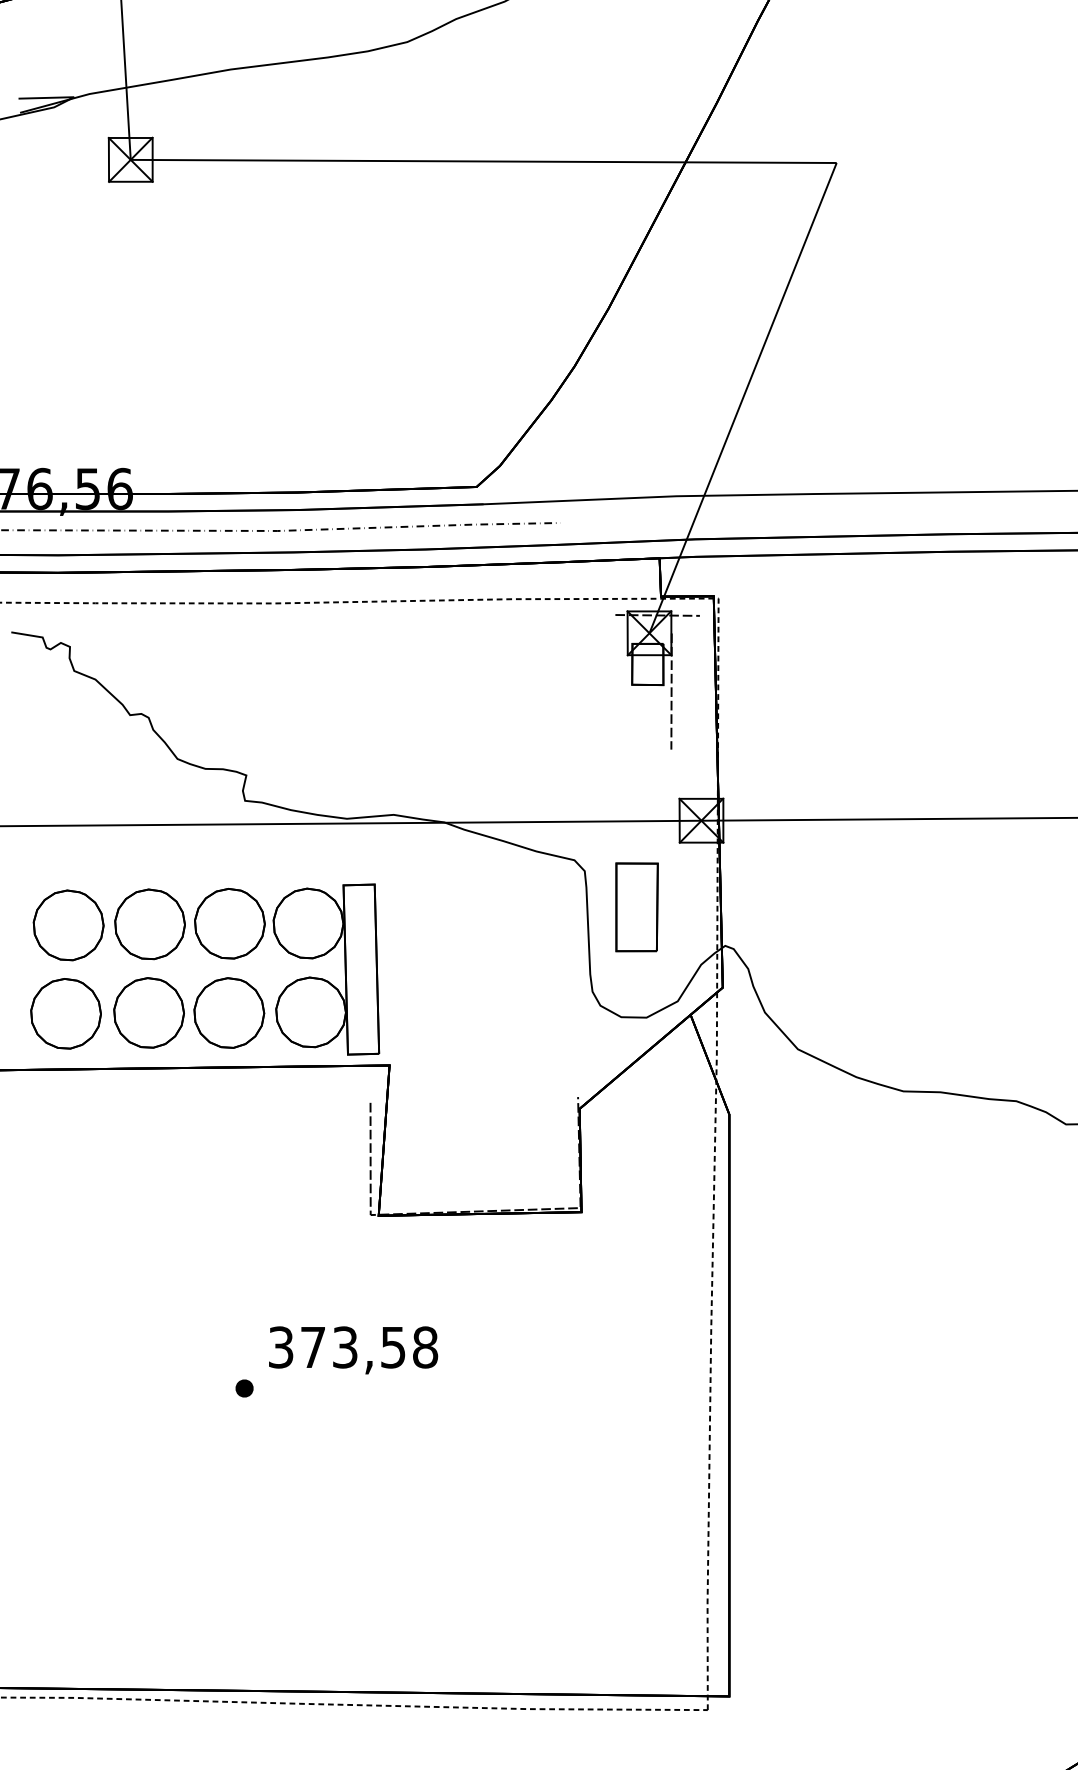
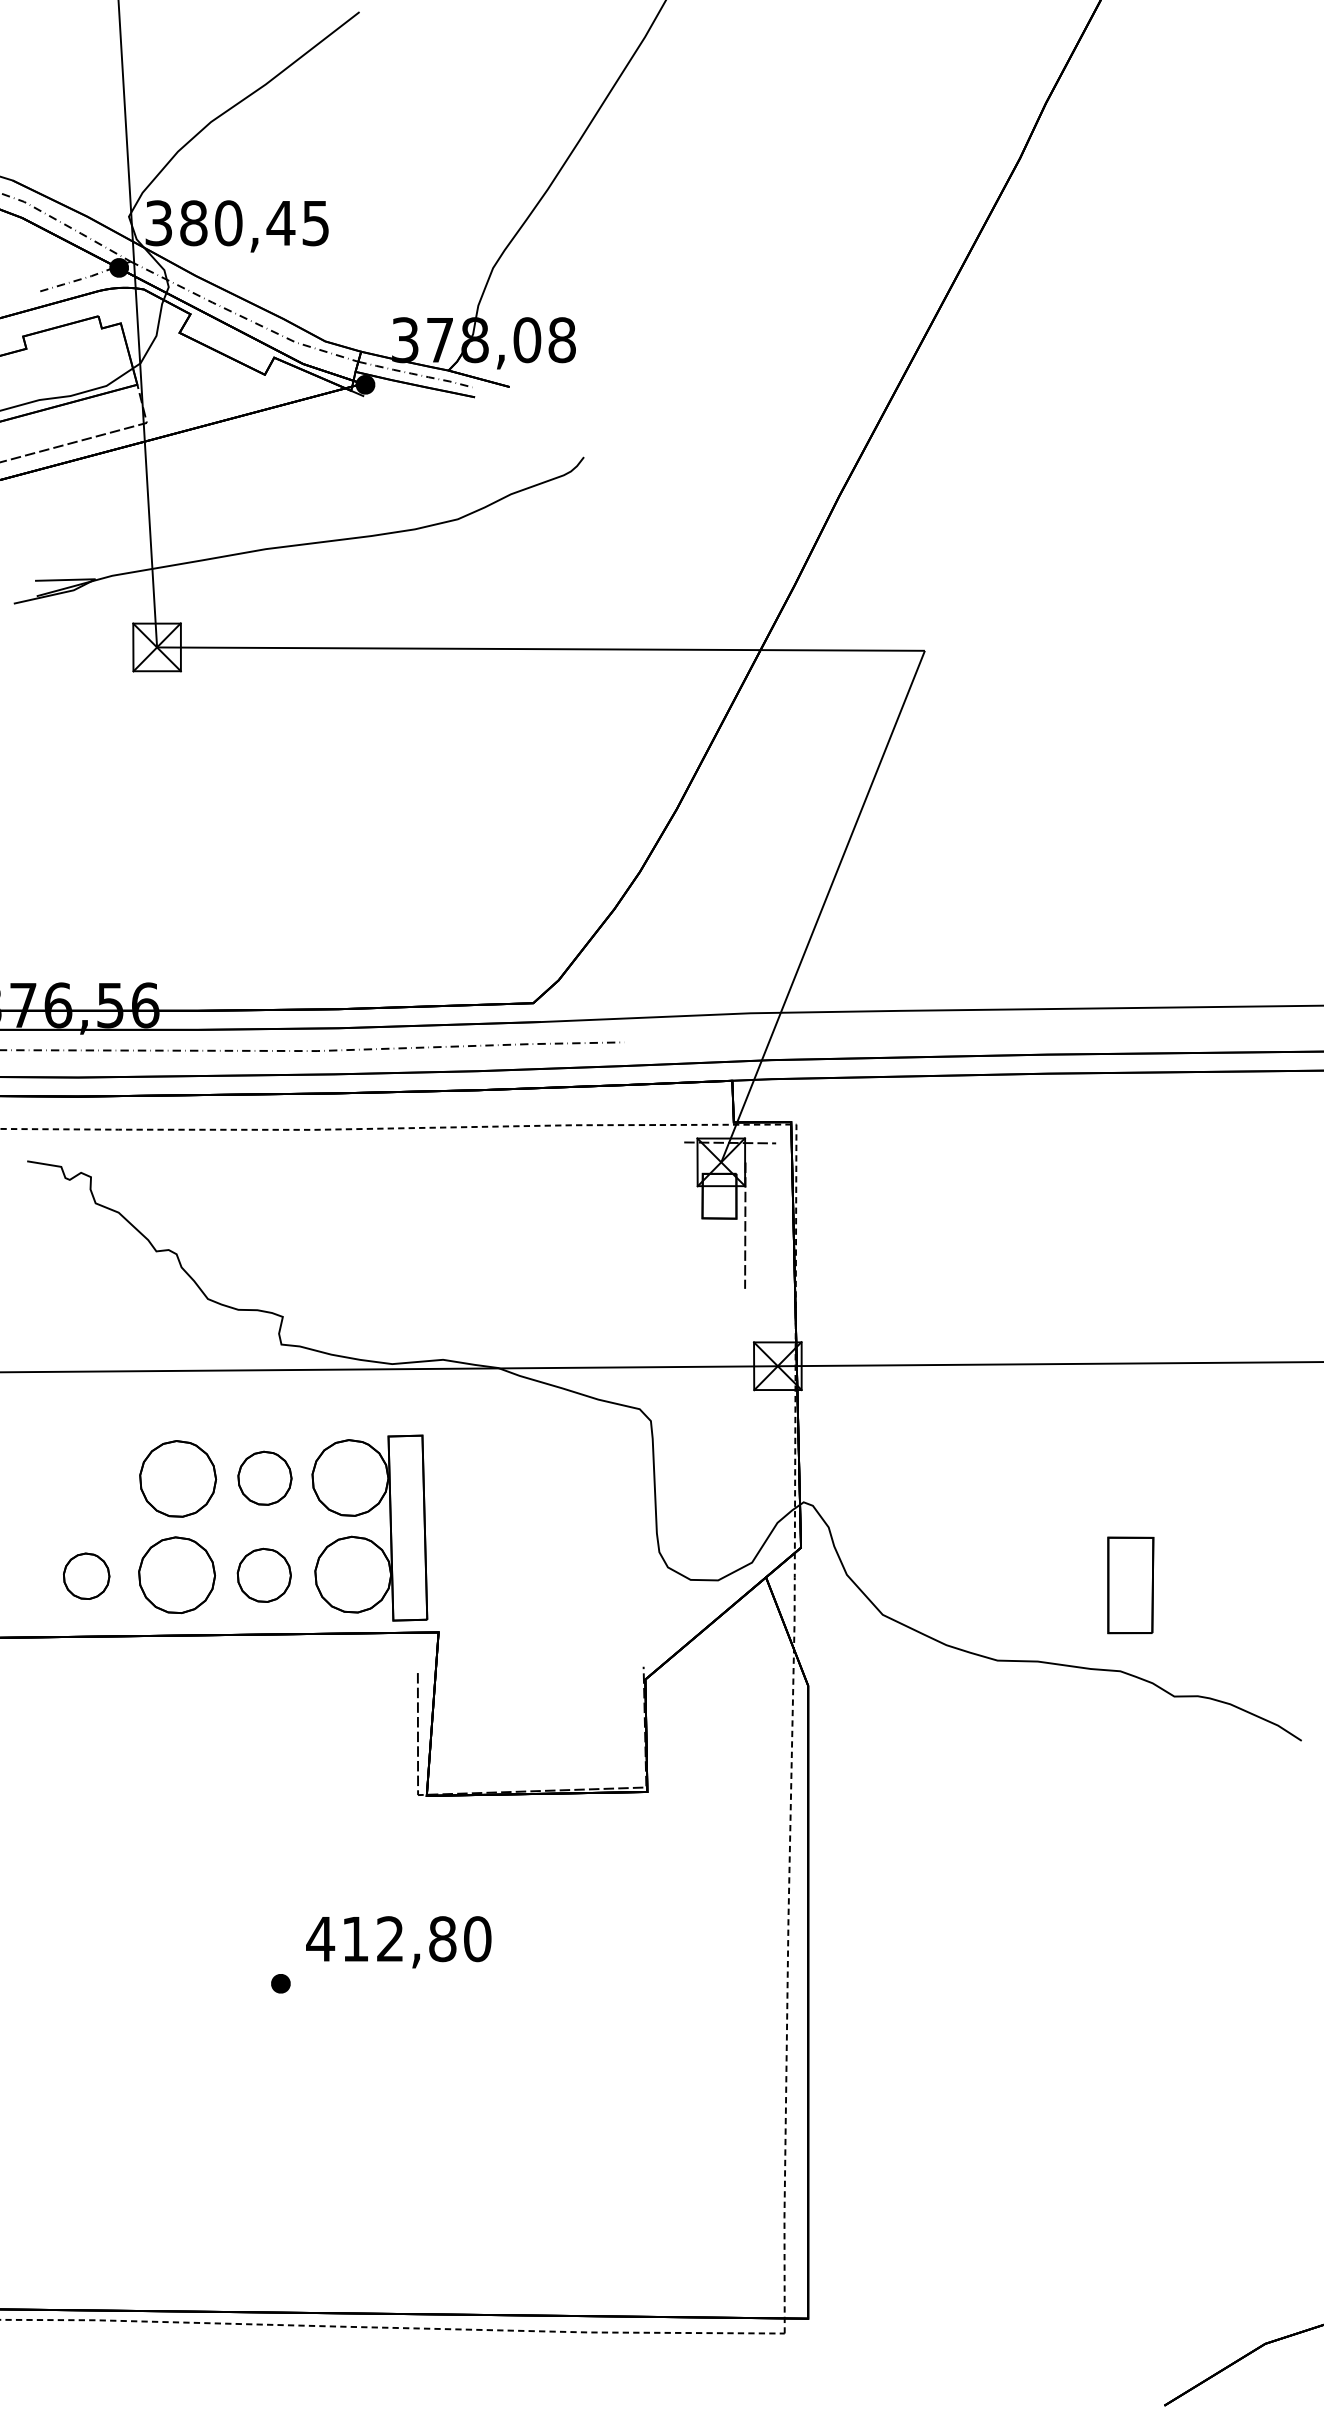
part: (636, 907) -> (1130, 1585), moved
part: (229, 923) -> (264, 1478), size x0.7
part: (68, 924) -> (89, 1479), removed
part: (229, 1013) -> (264, 1575), size x0.7
part: (65, 1014) -> (86, 1576), size x0.6
text: (352, 1347) -> (398, 1939), 373,58 -> 412,80

